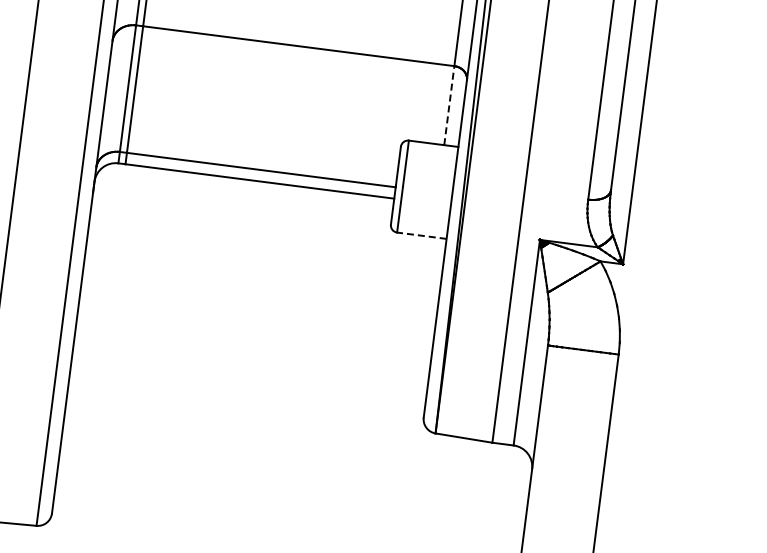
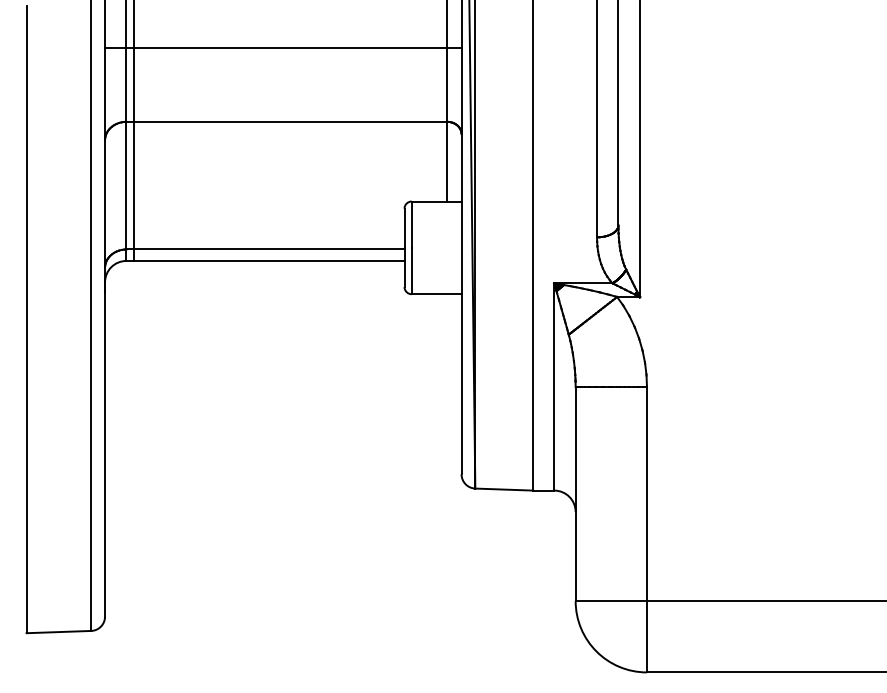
line: (449, 105) -> (447, 161), dashed -> solid
line: (421, 235) -> (436, 294), dashed -> solid

